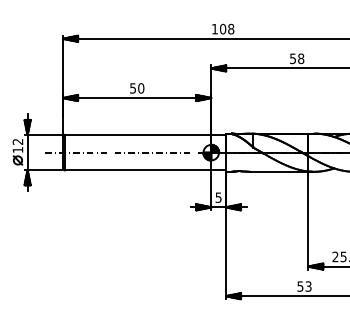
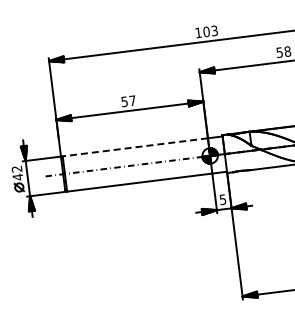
text: (231, 29) -> (215, 31), 108 -> 103
text: (141, 88) -> (132, 100), 50 -> 57
line: (137, 134) -> (134, 146), solid -> dashed
text: (17, 149) -> (17, 176), 12 -> 42

